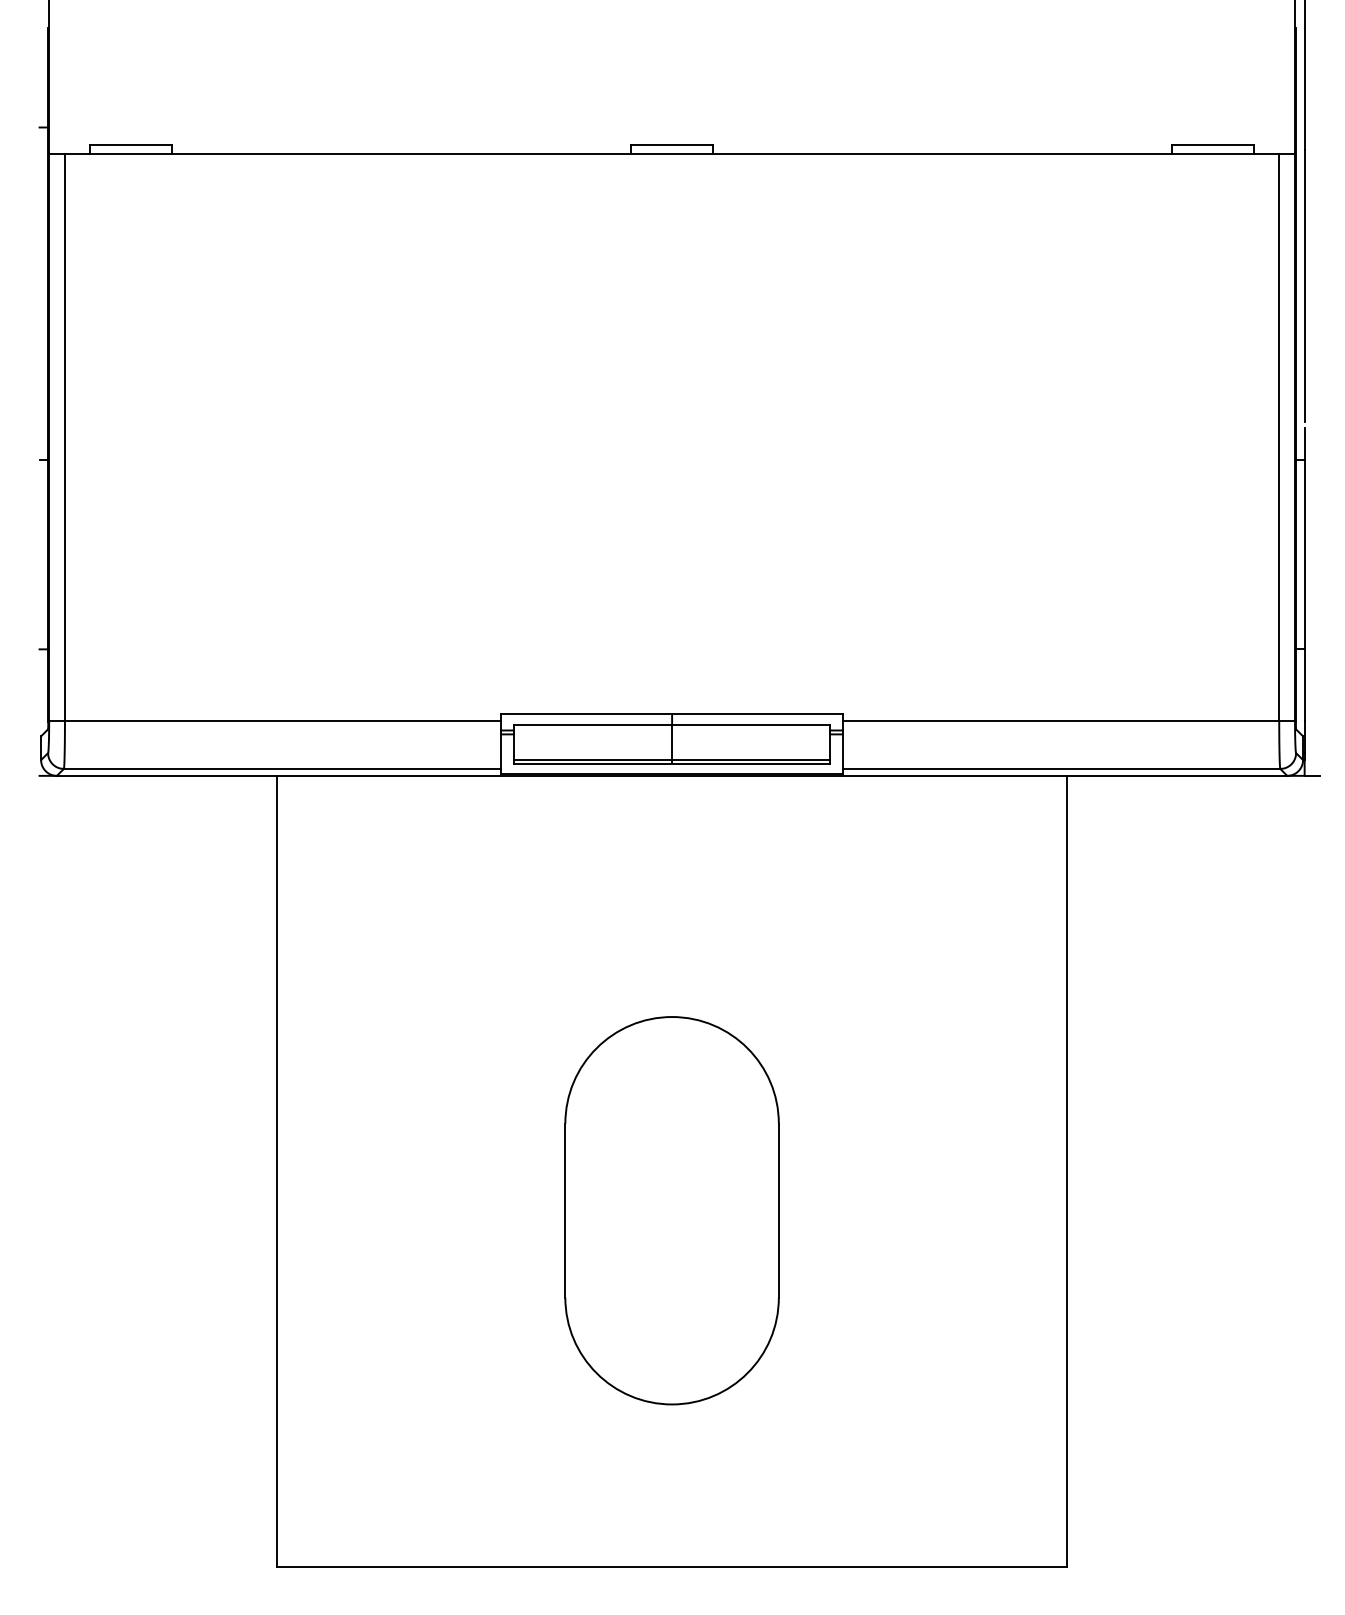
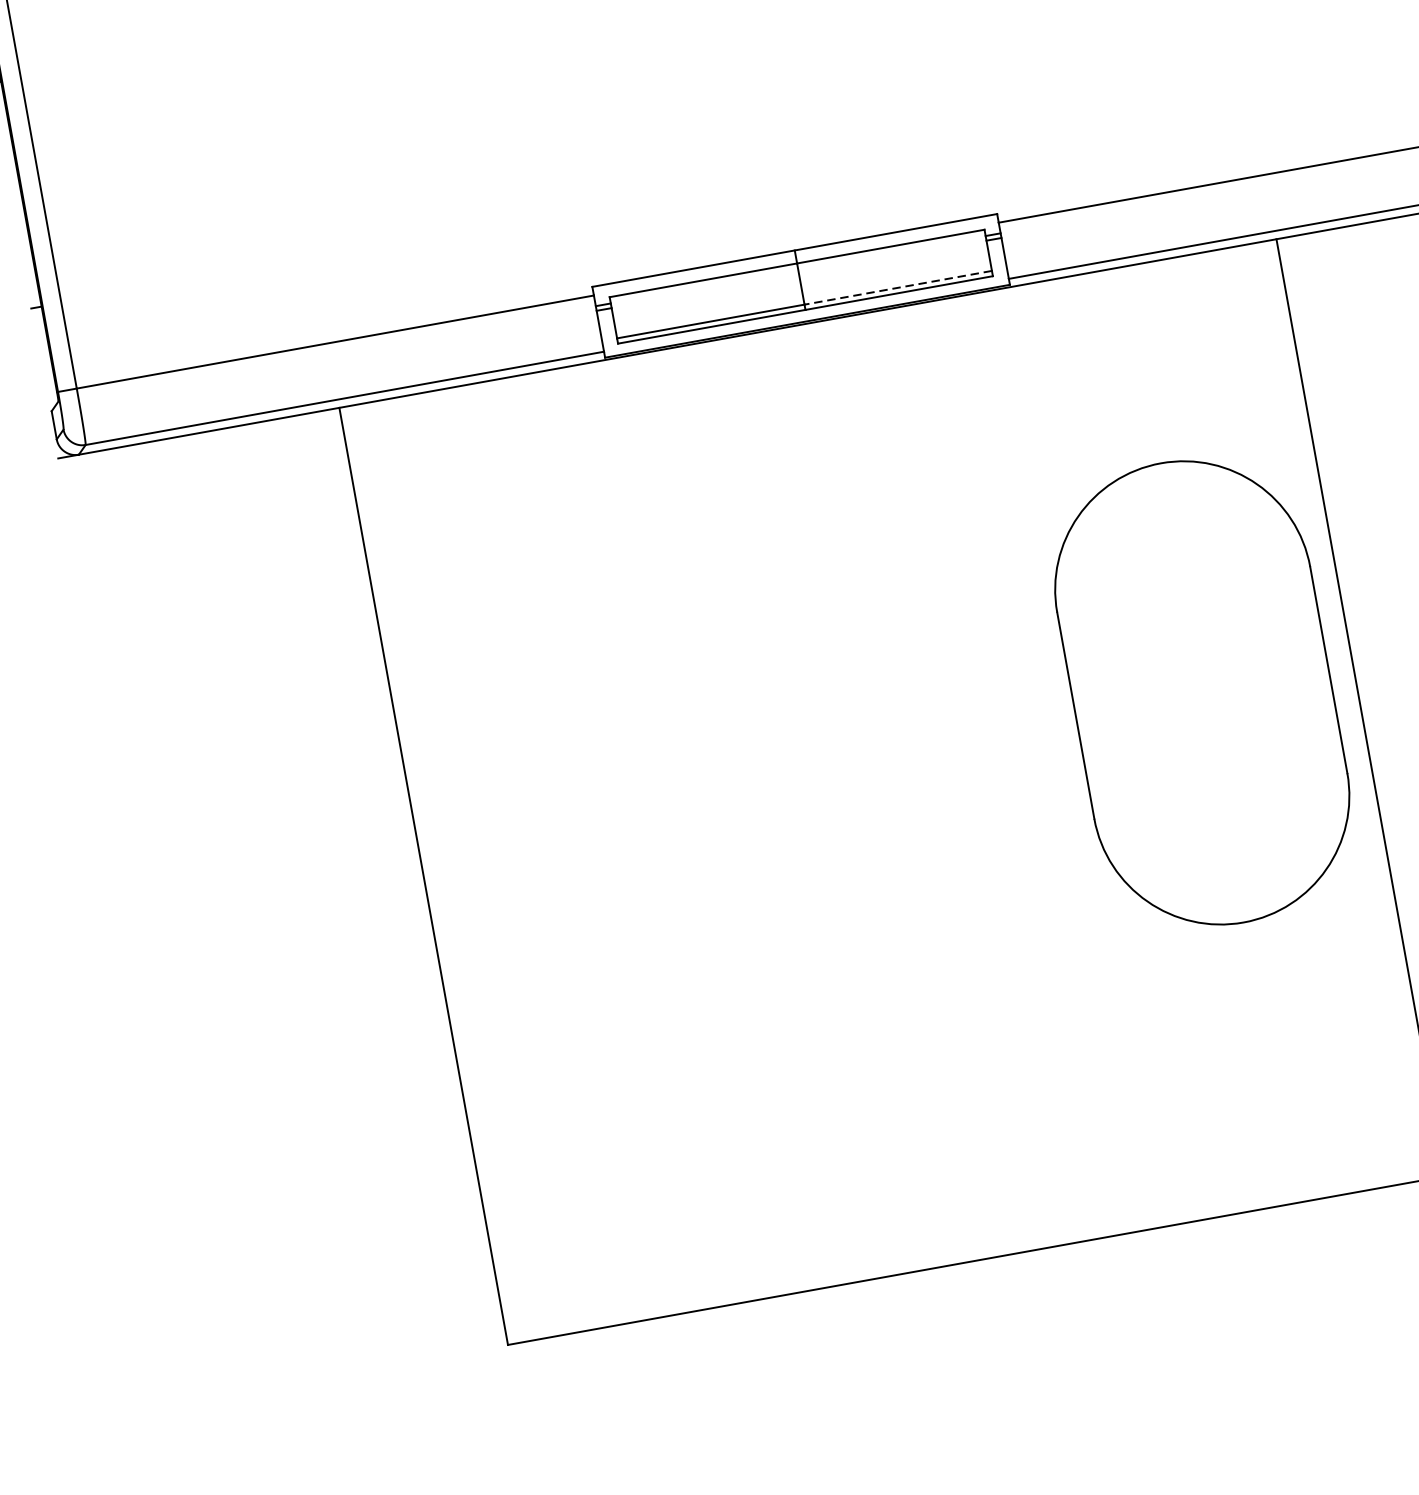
line: (750, 759) -> (897, 287), solid -> dashed
part: (671, 1210) -> (1201, 692), moved

